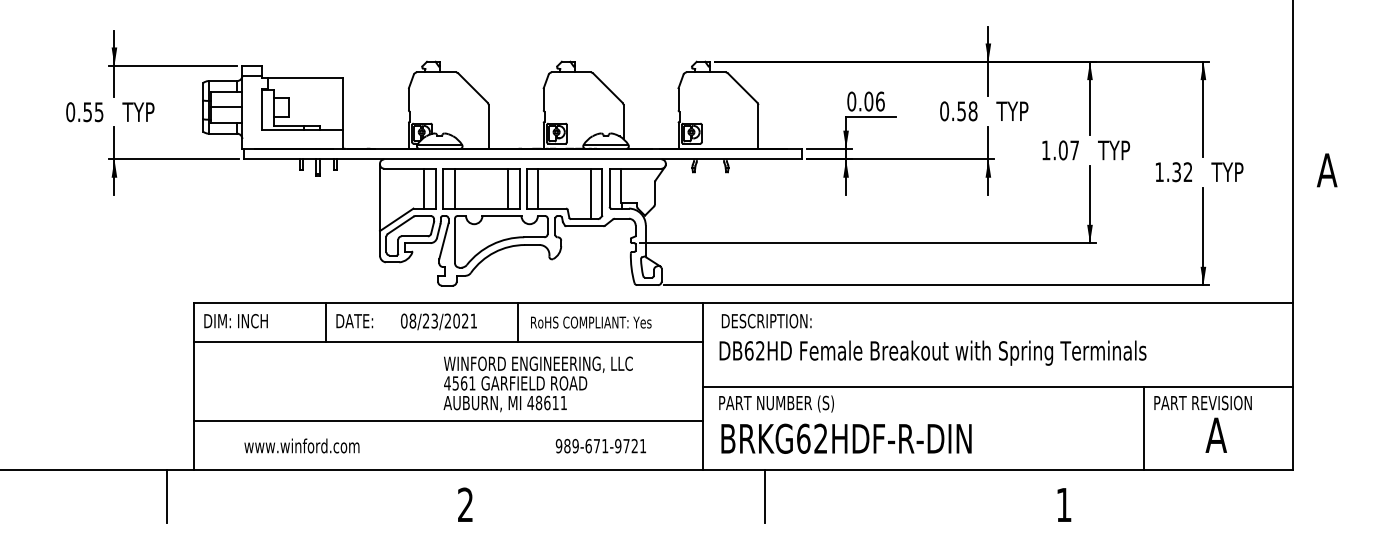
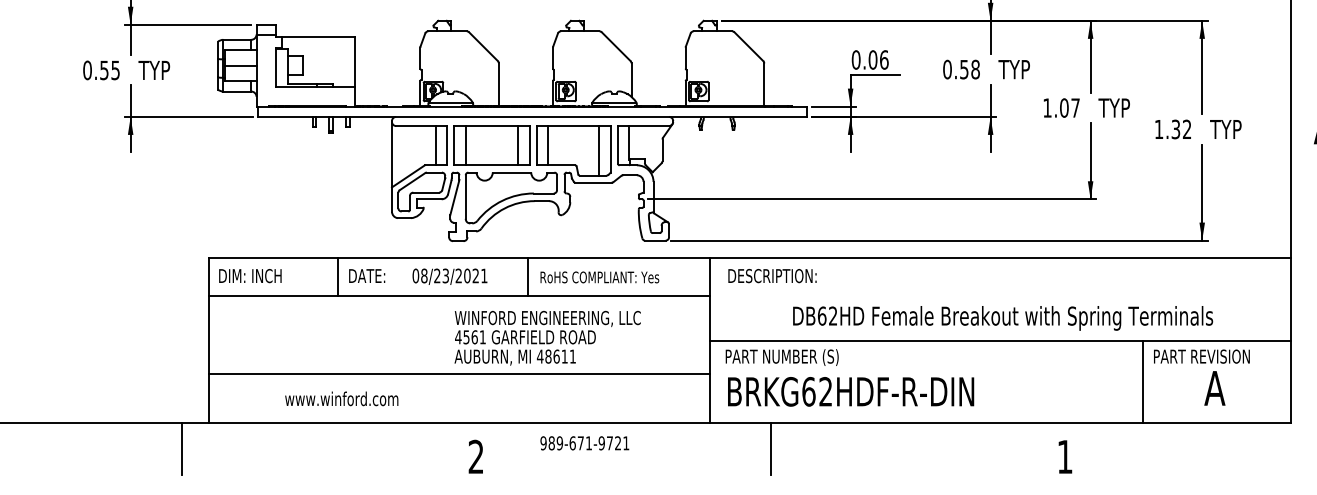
text: (932, 352) -> (1002, 317), moved
text: (301, 445) -> (341, 398), moved
text: (600, 446) -> (584, 443), moved

